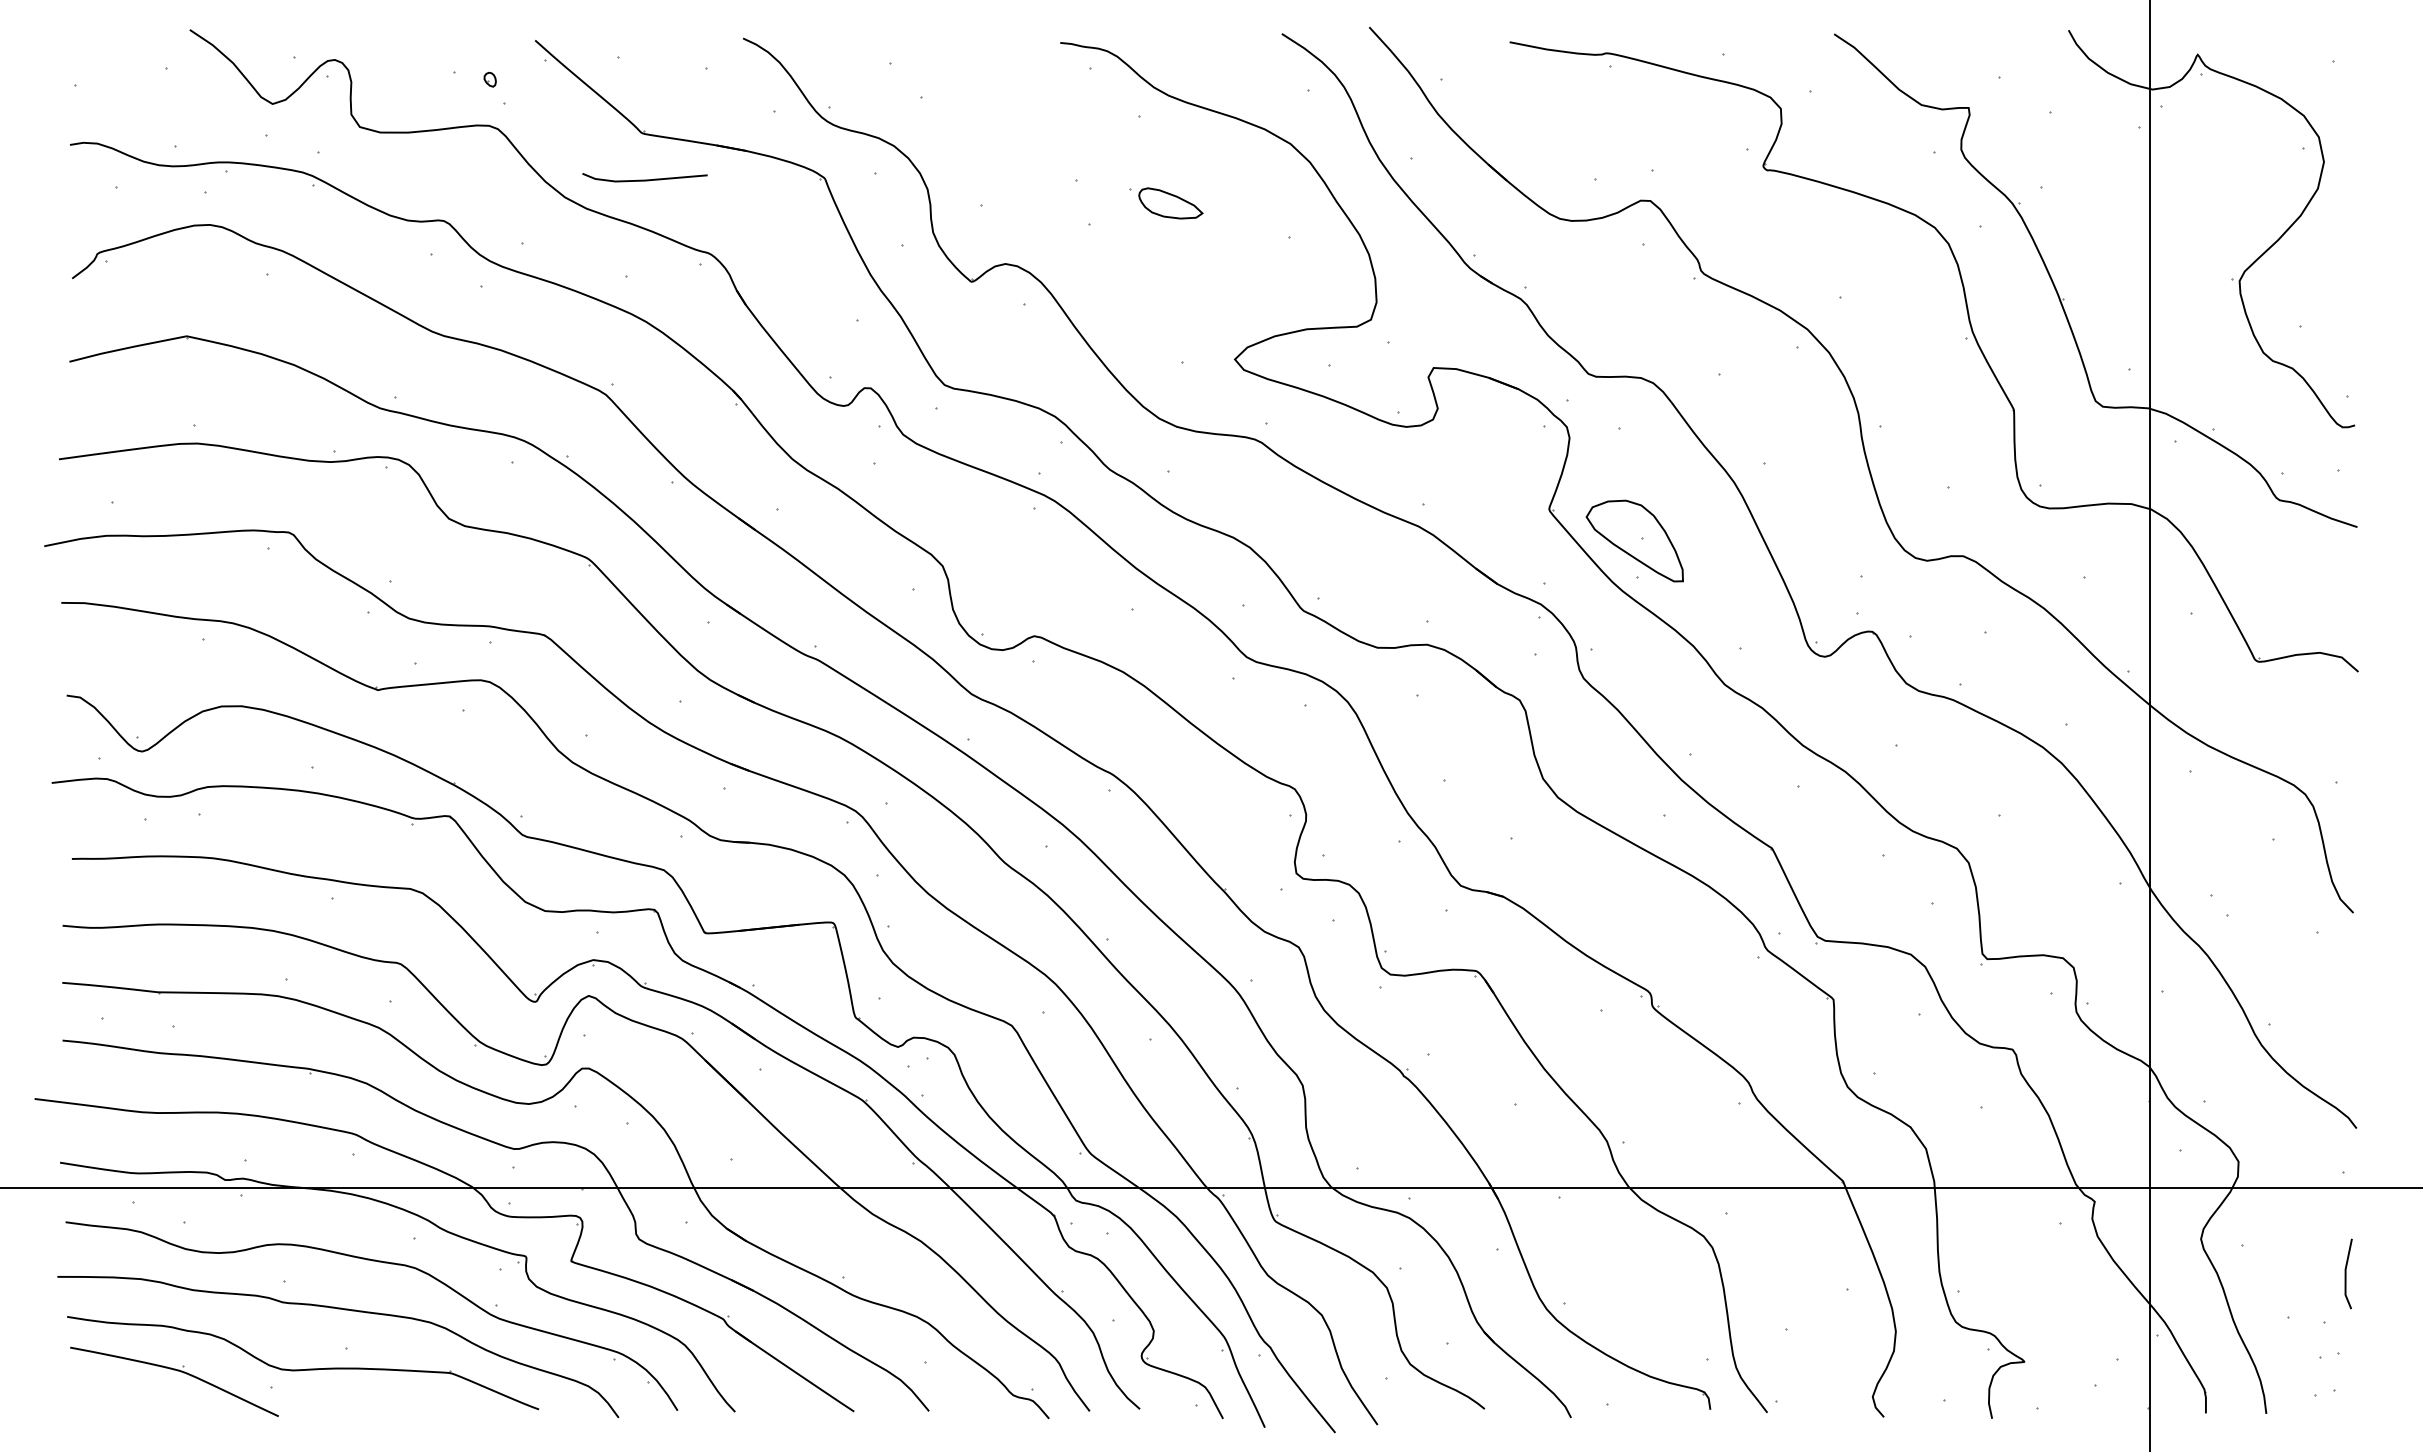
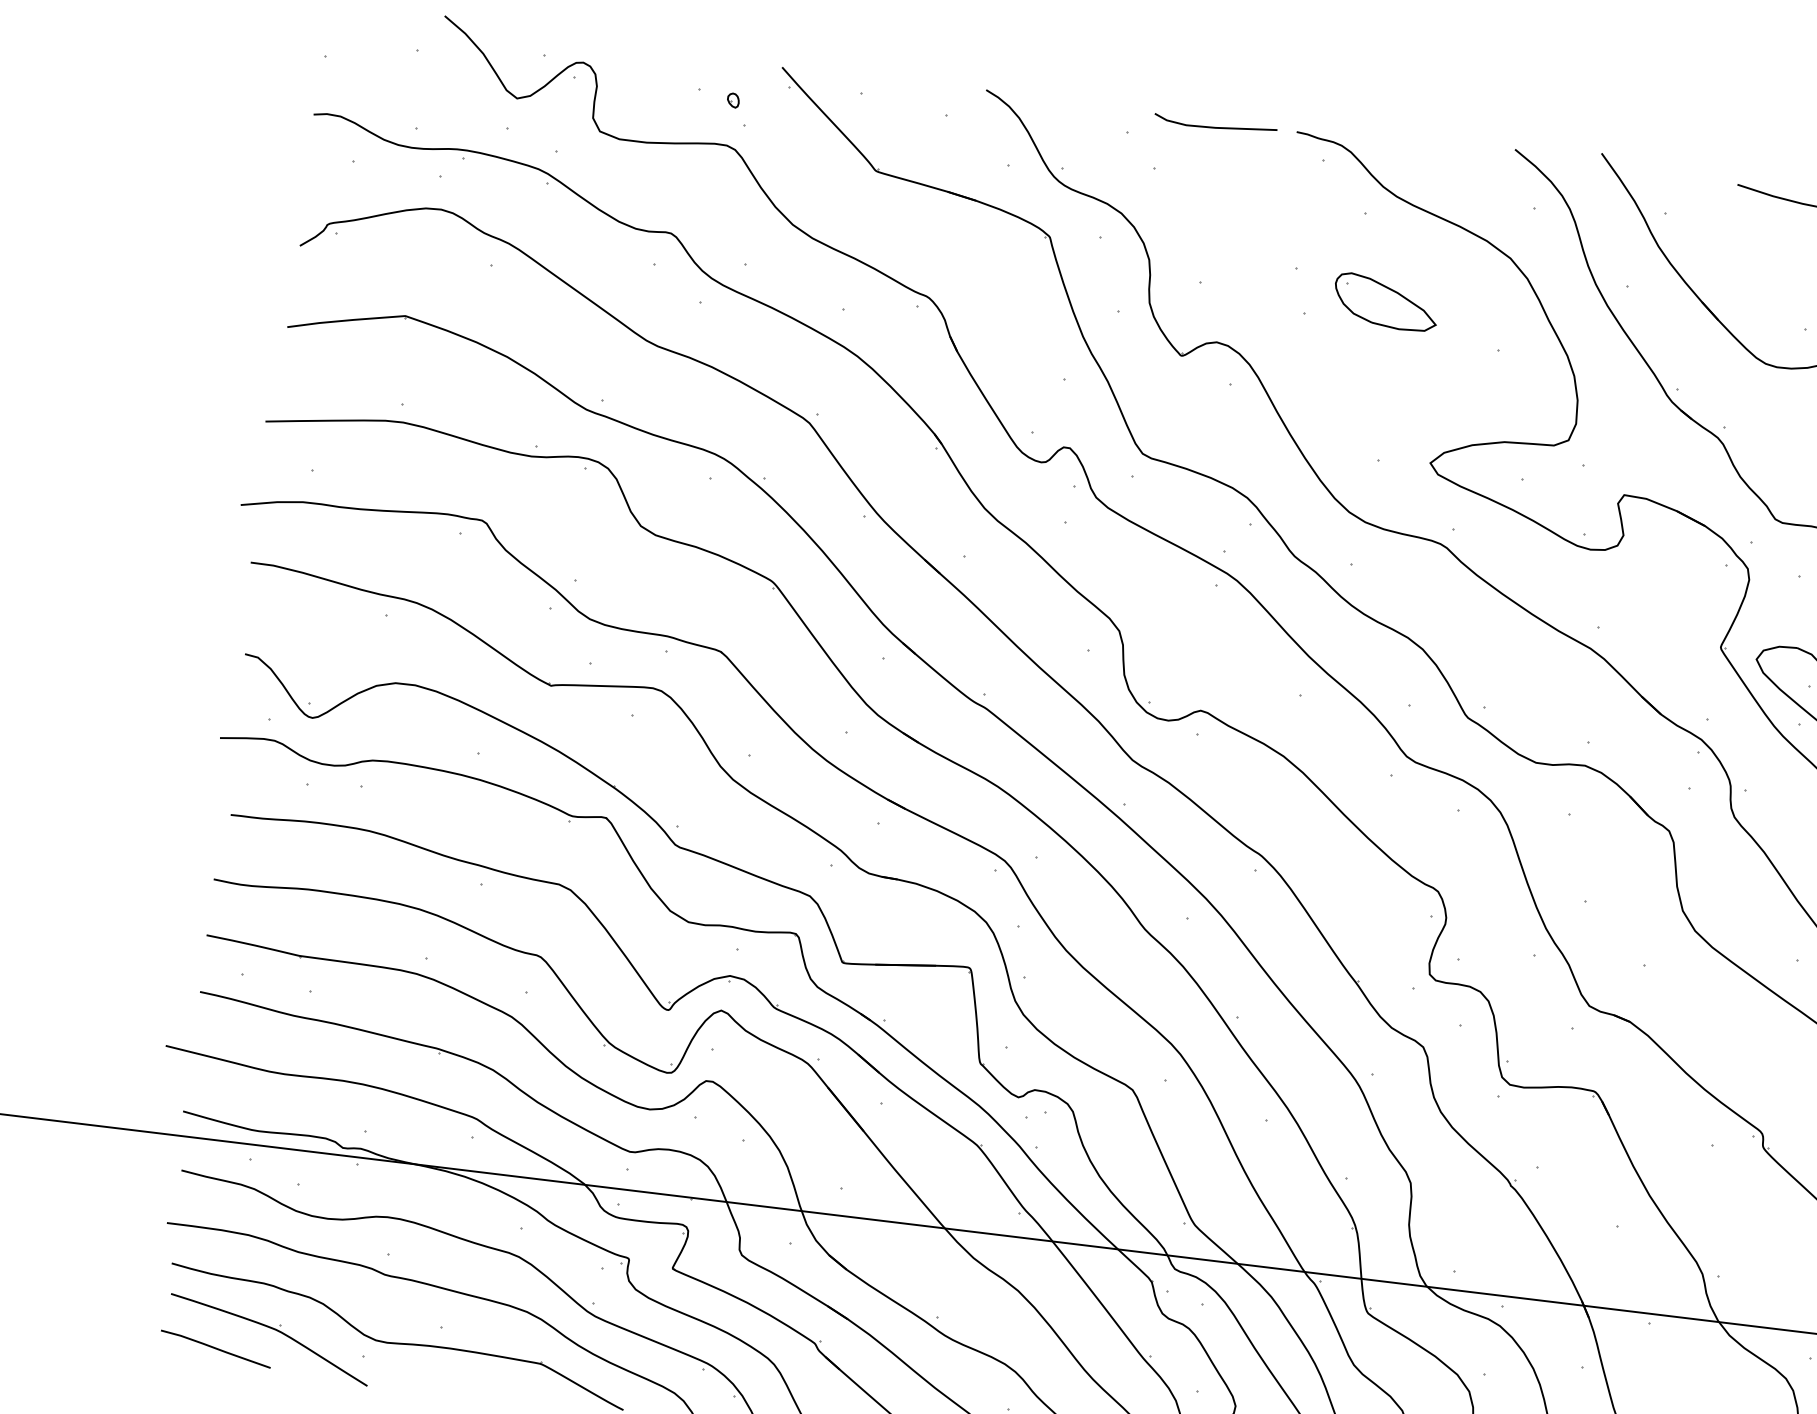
line: (644, 179) -> (1215, 126), moved
part: (1170, 203) -> (1385, 302), size x1.67
curve: (121, 1397) -> (215, 1348), added

